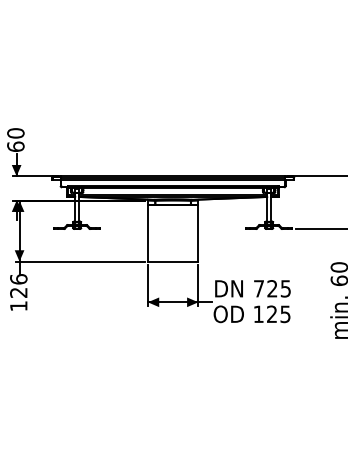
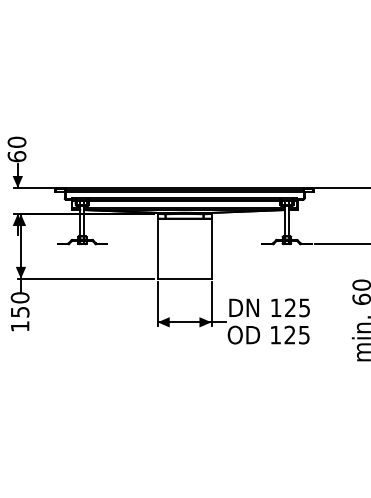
text: (18, 285) -> (19, 304), 126 -> 150
text: (258, 288) -> (275, 307), 725 -> 125

